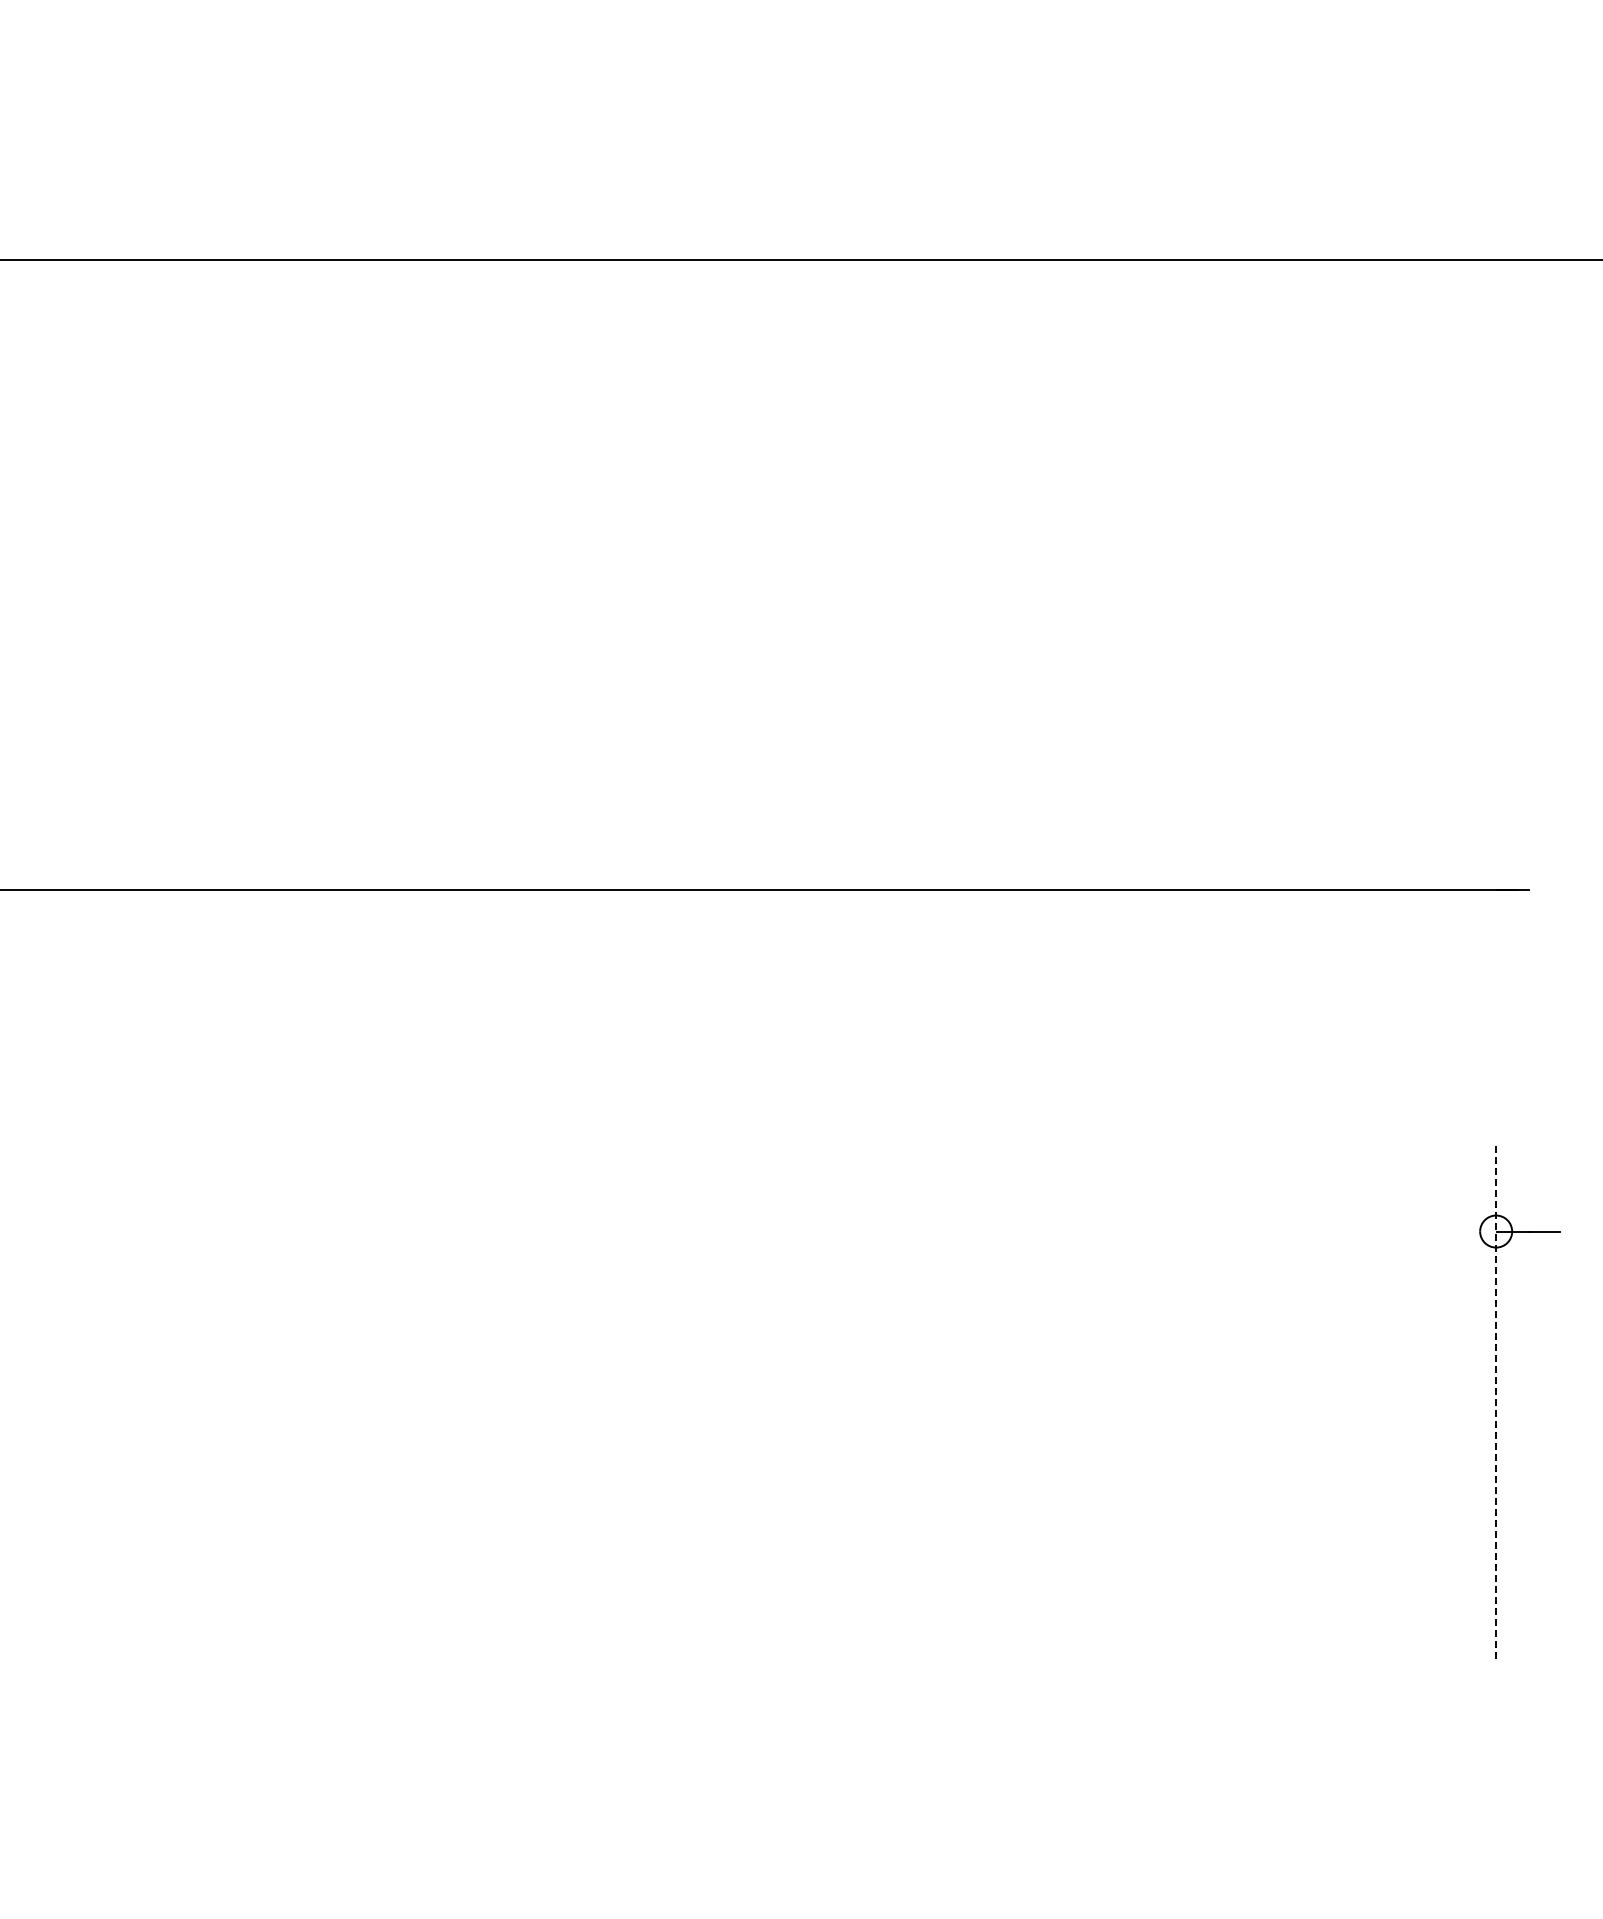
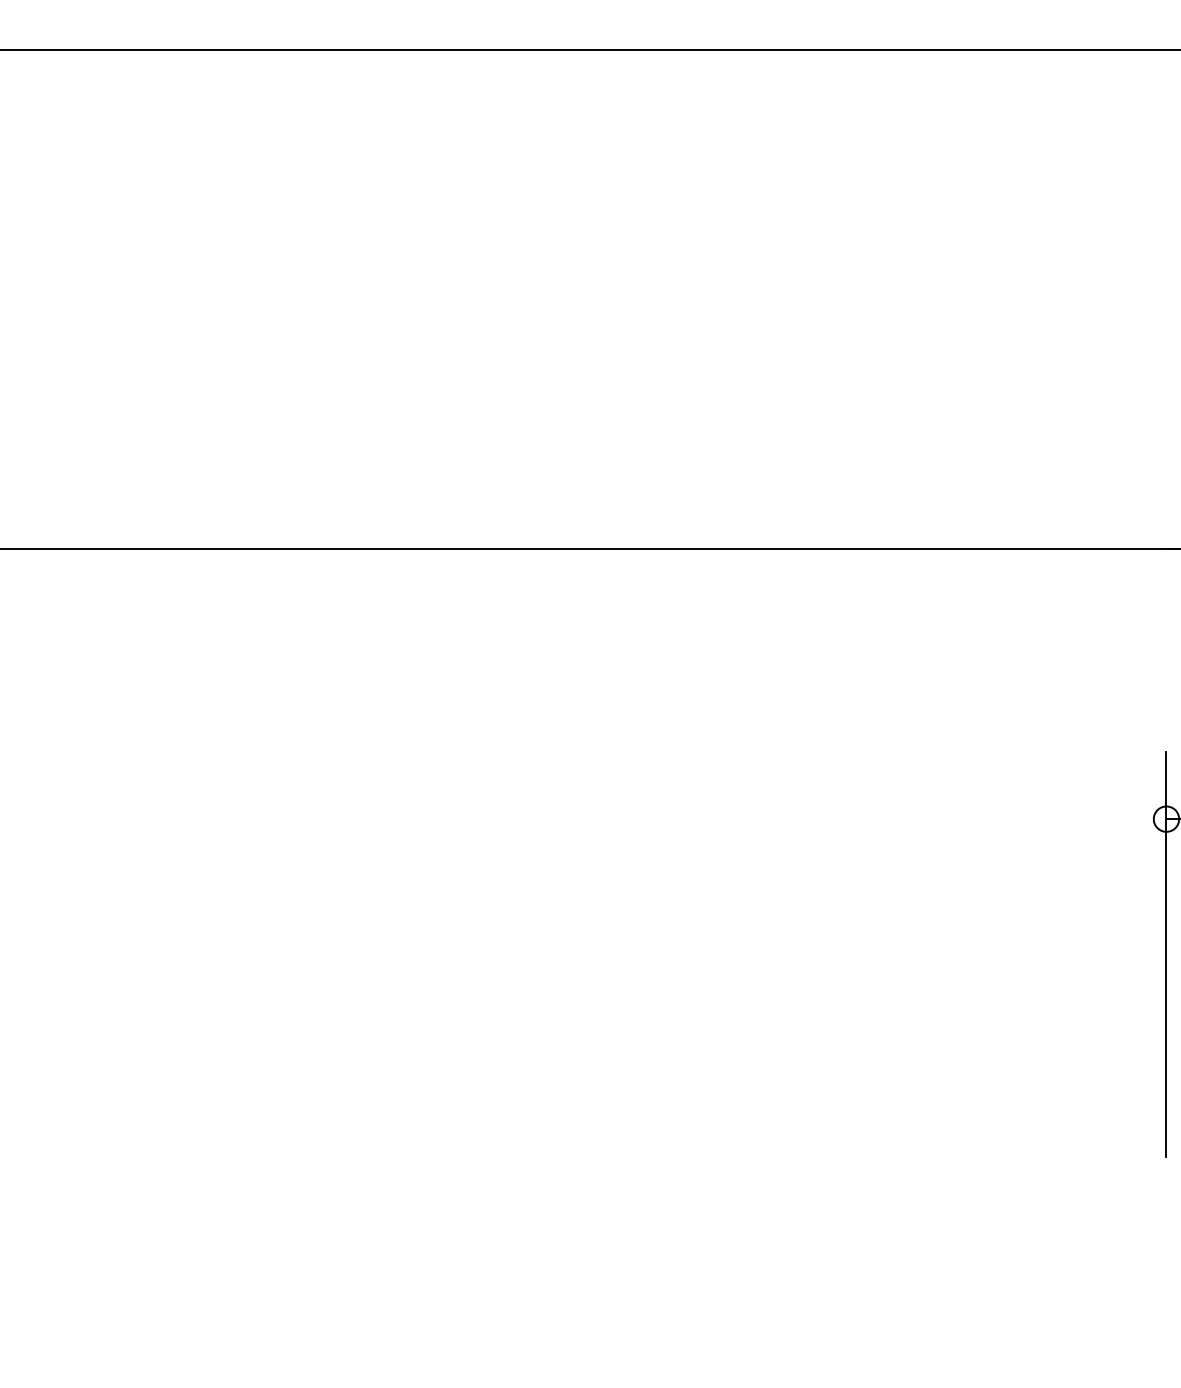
line: (1496, 1401) -> (1166, 953), dashed -> solid

